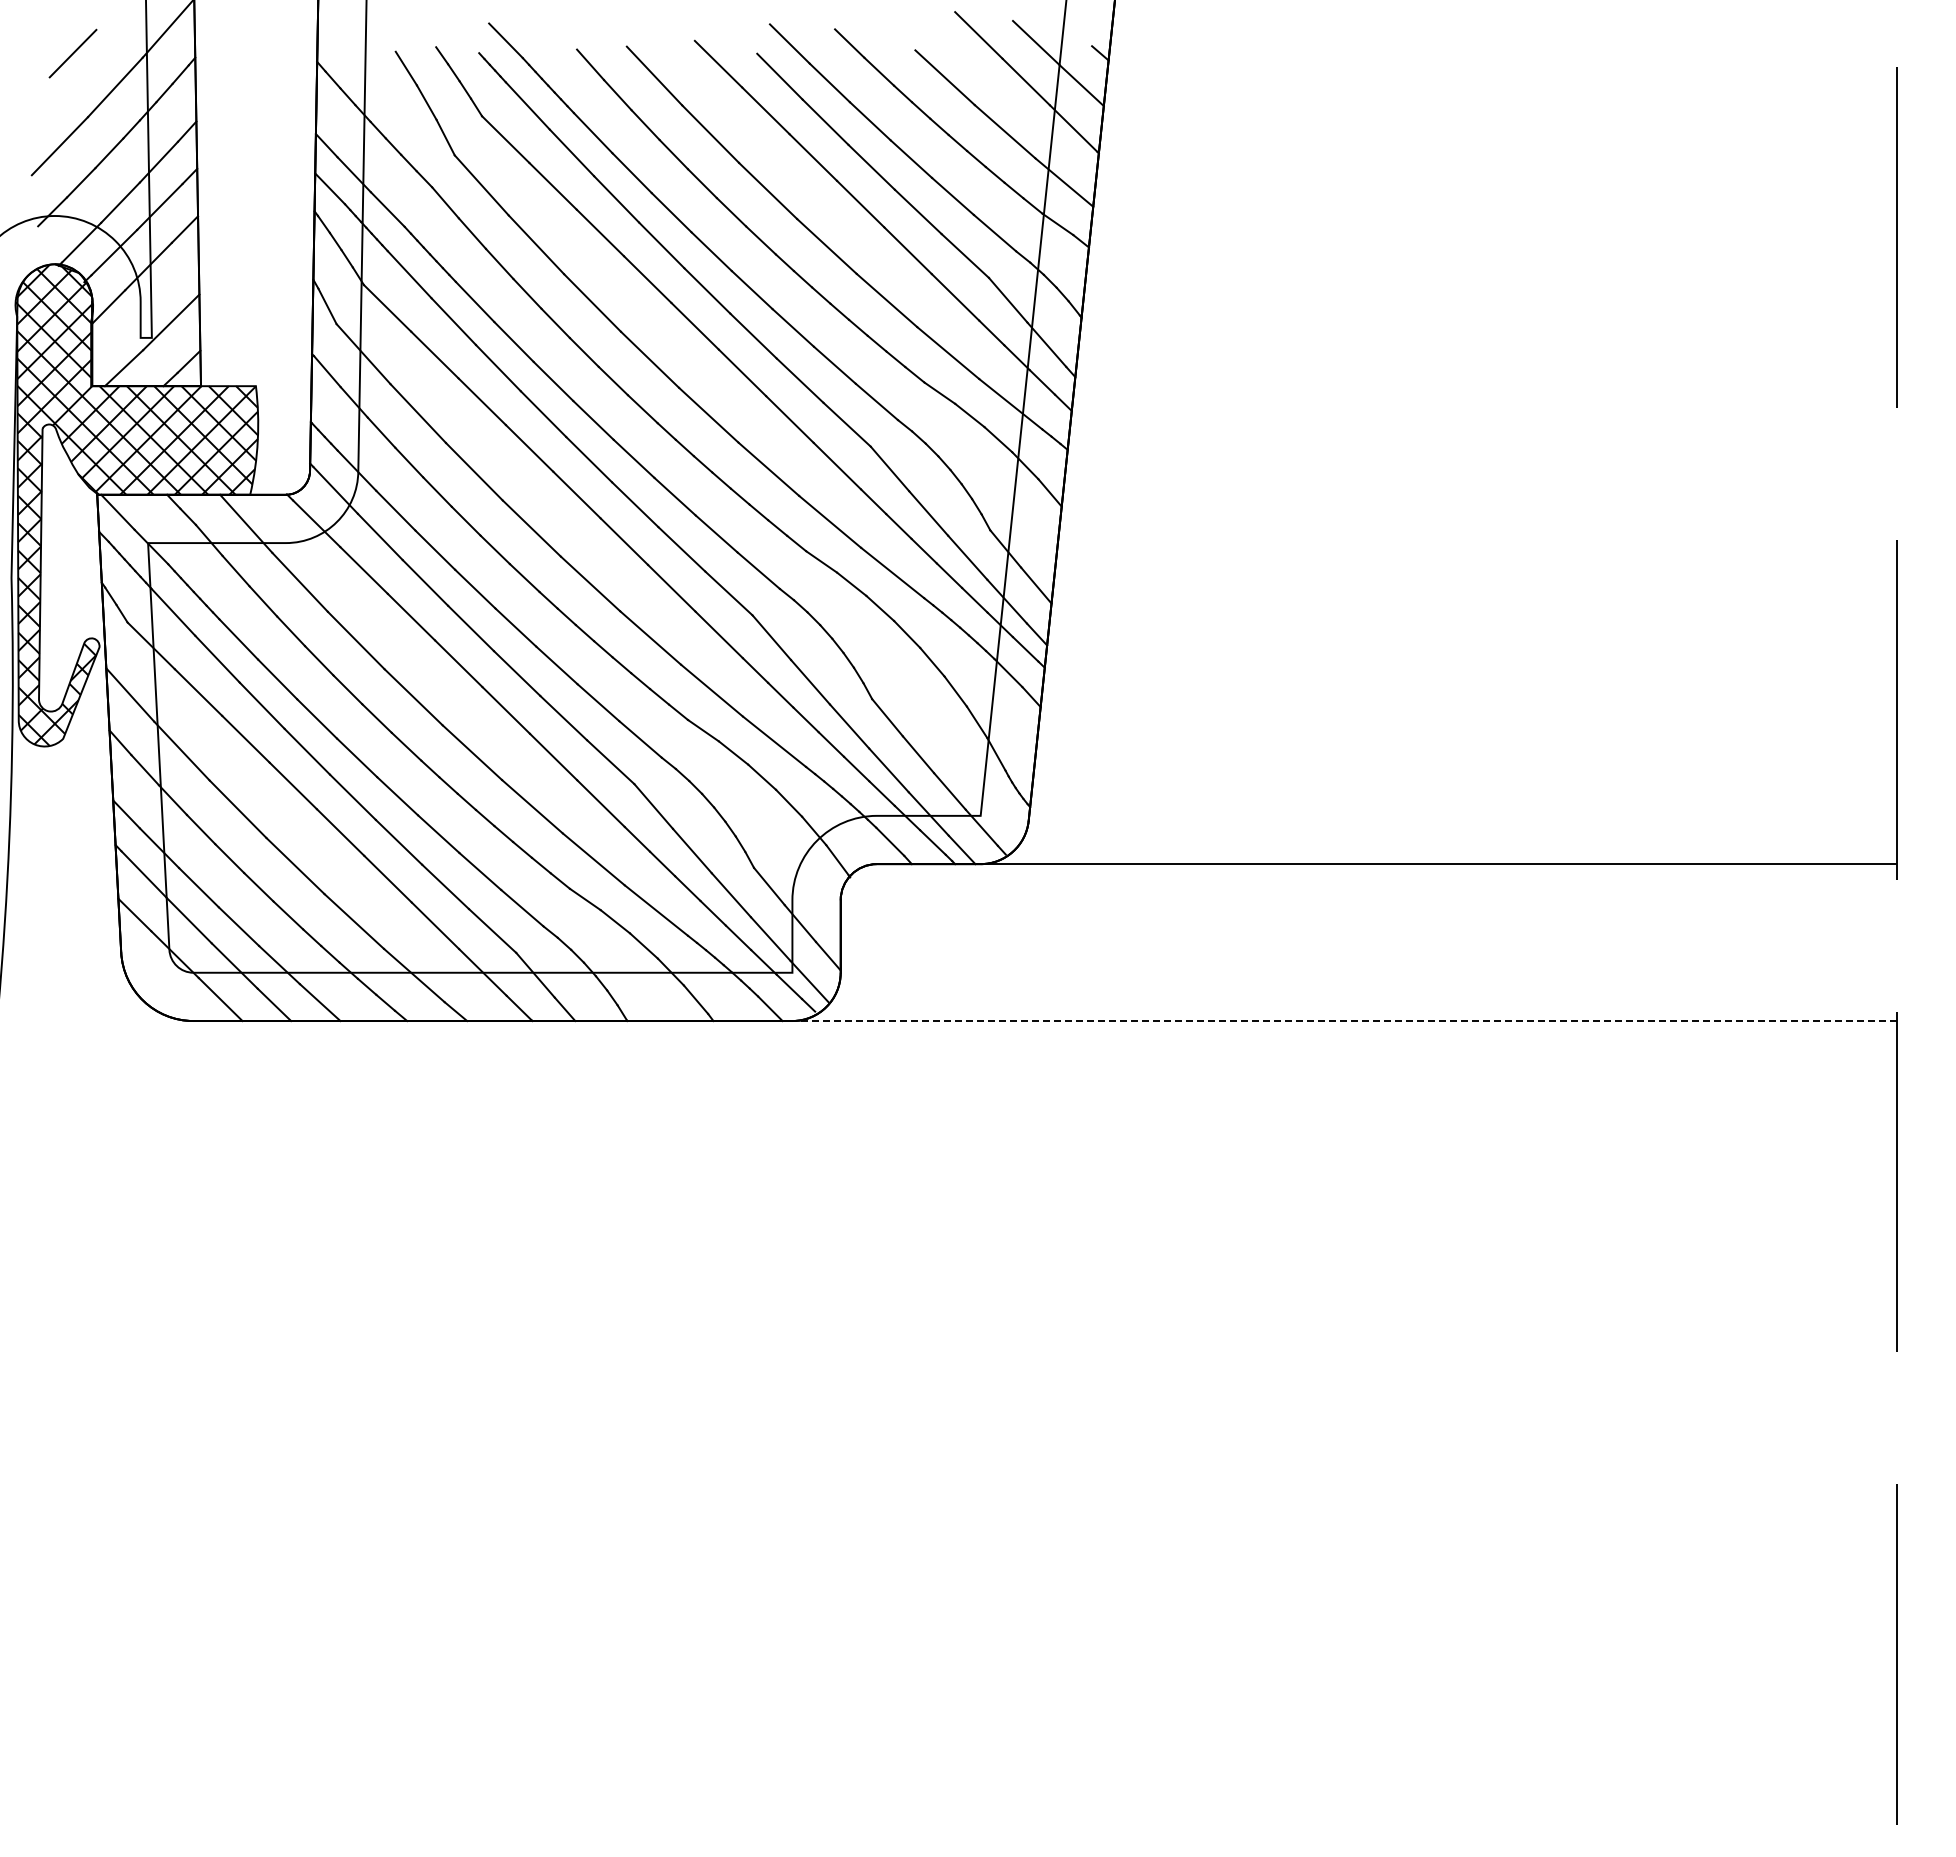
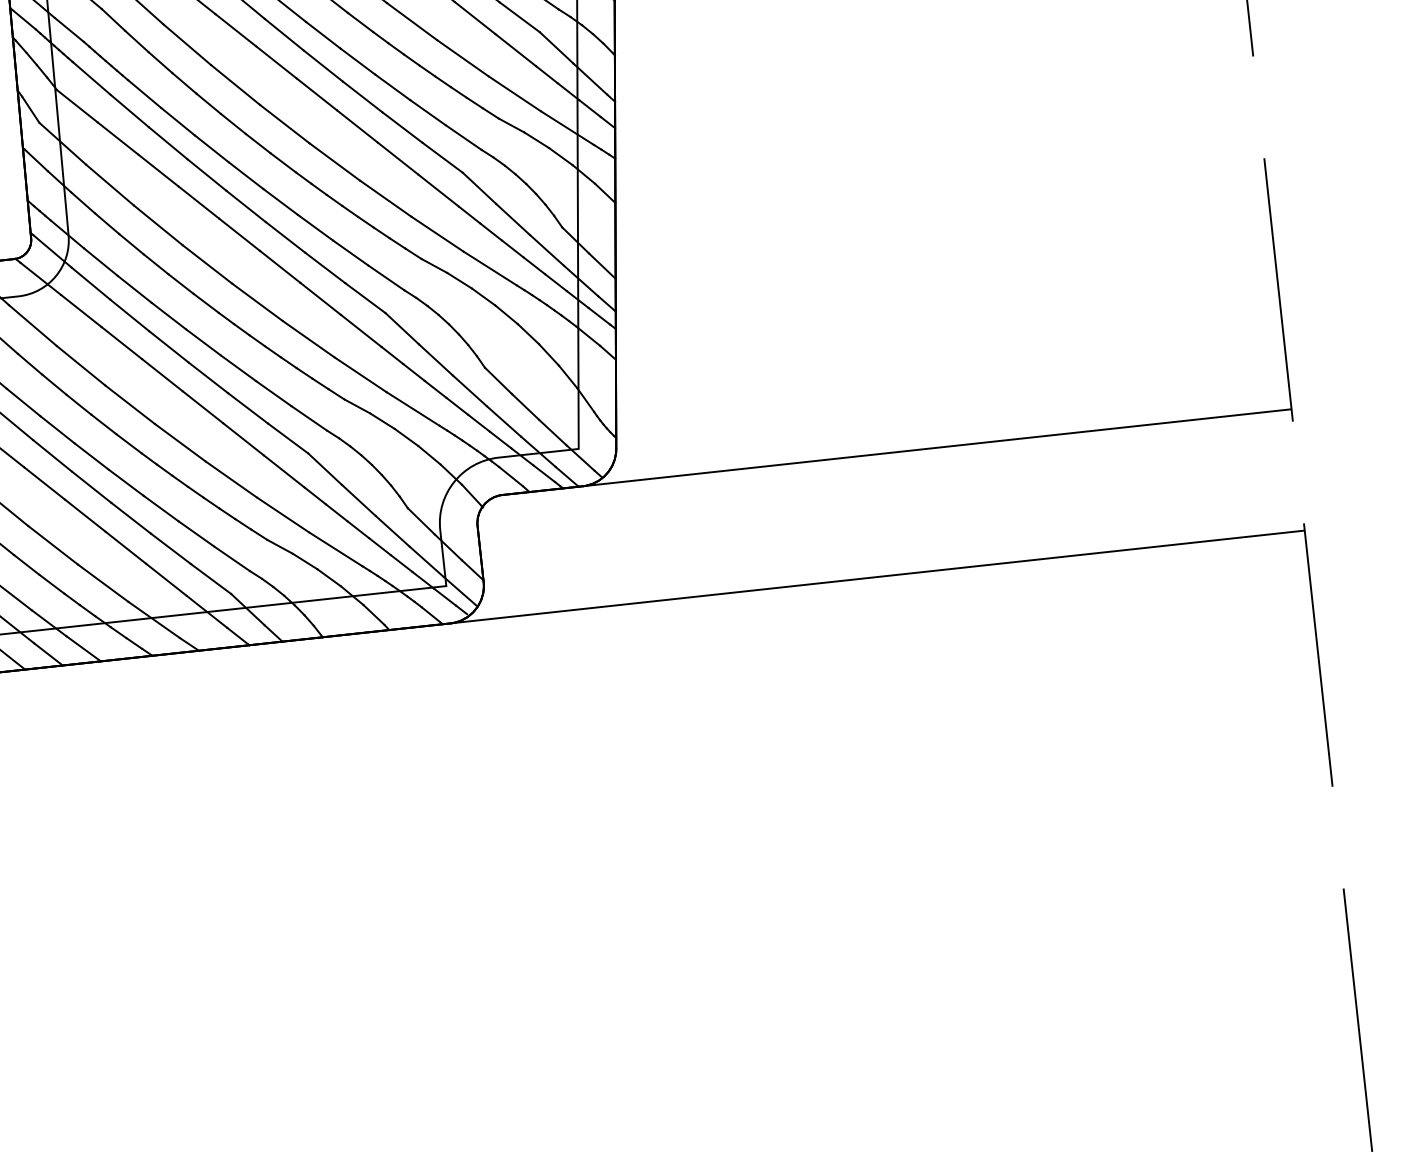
line: (1344, 1021) -> (877, 577), dashed -> solid

